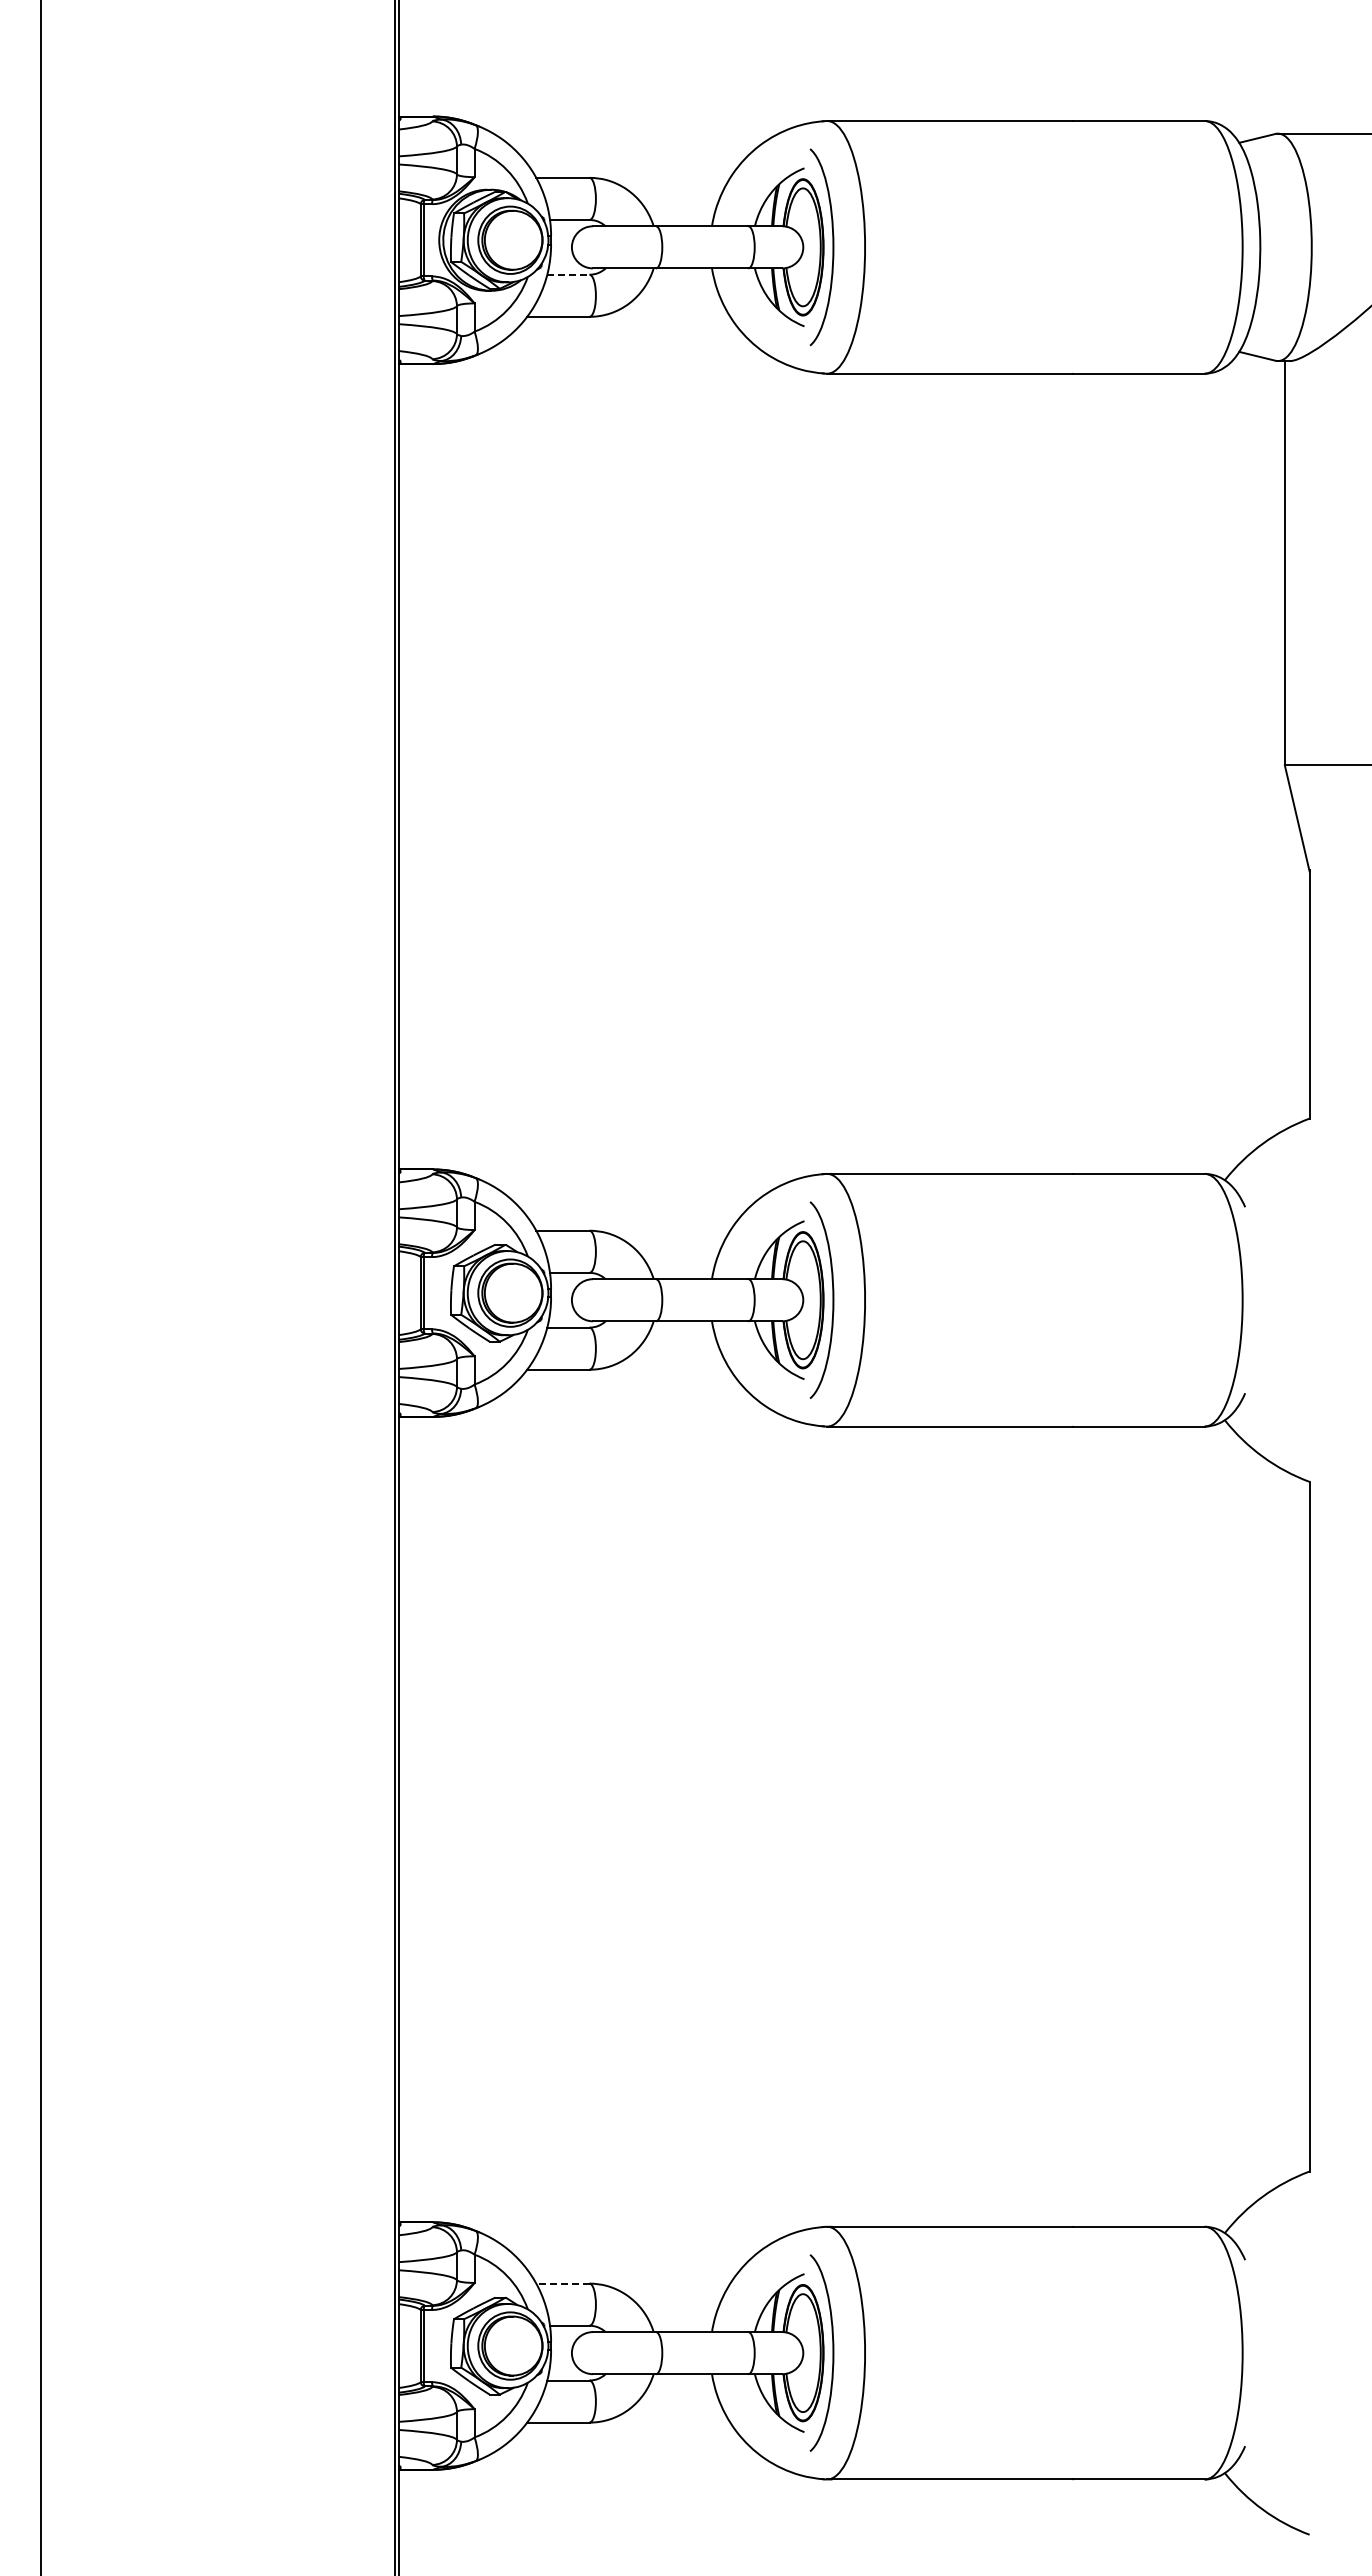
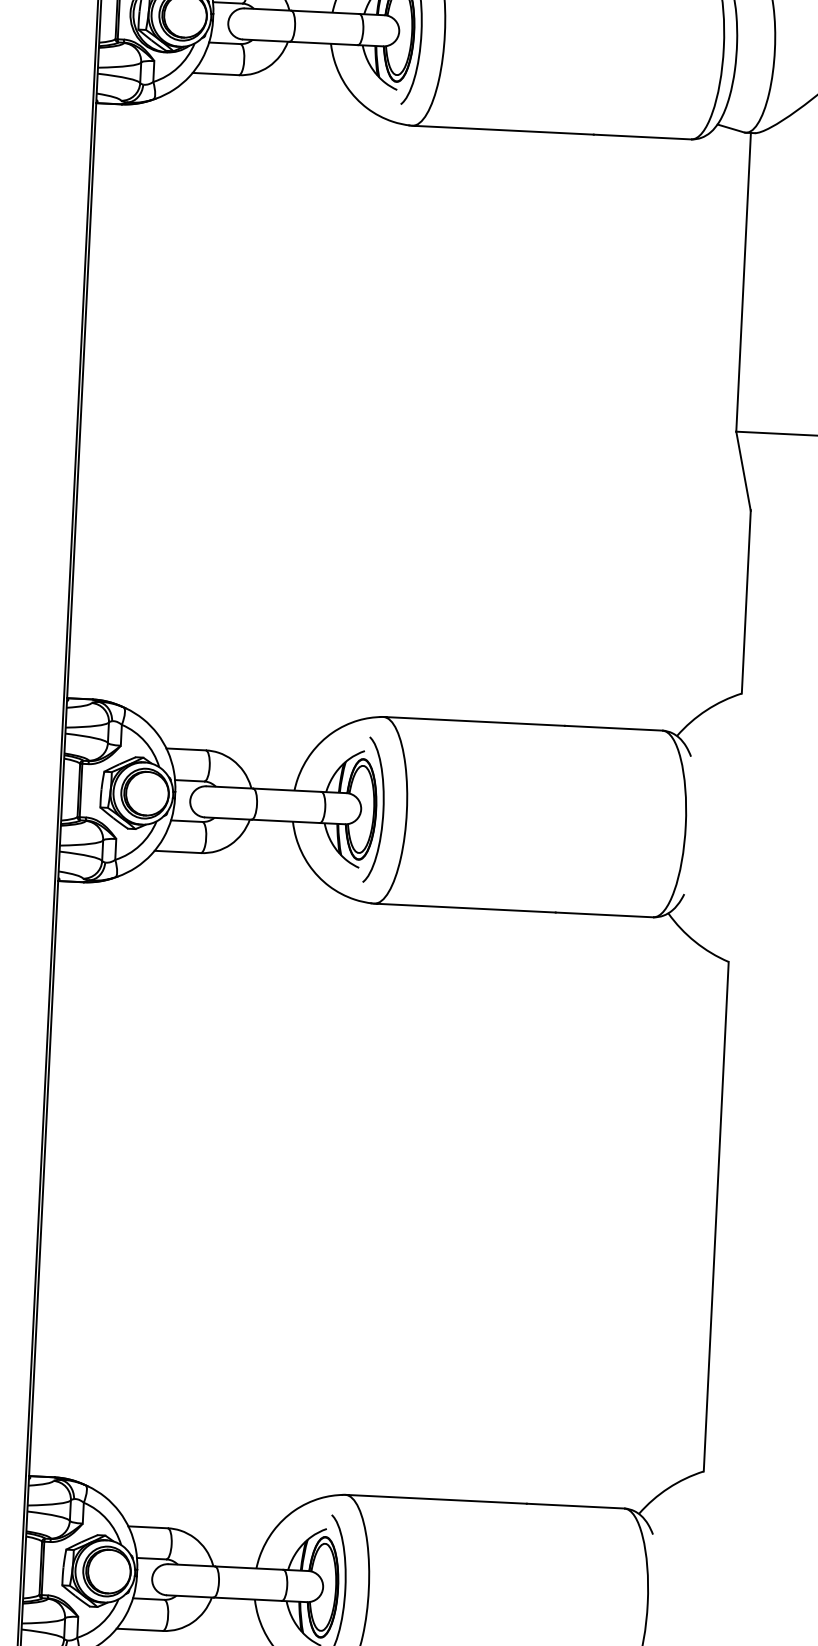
line: (568, 274) -> (224, 43), dashed -> solid
line: (562, 2283) -> (147, 1527), dashed -> solid

